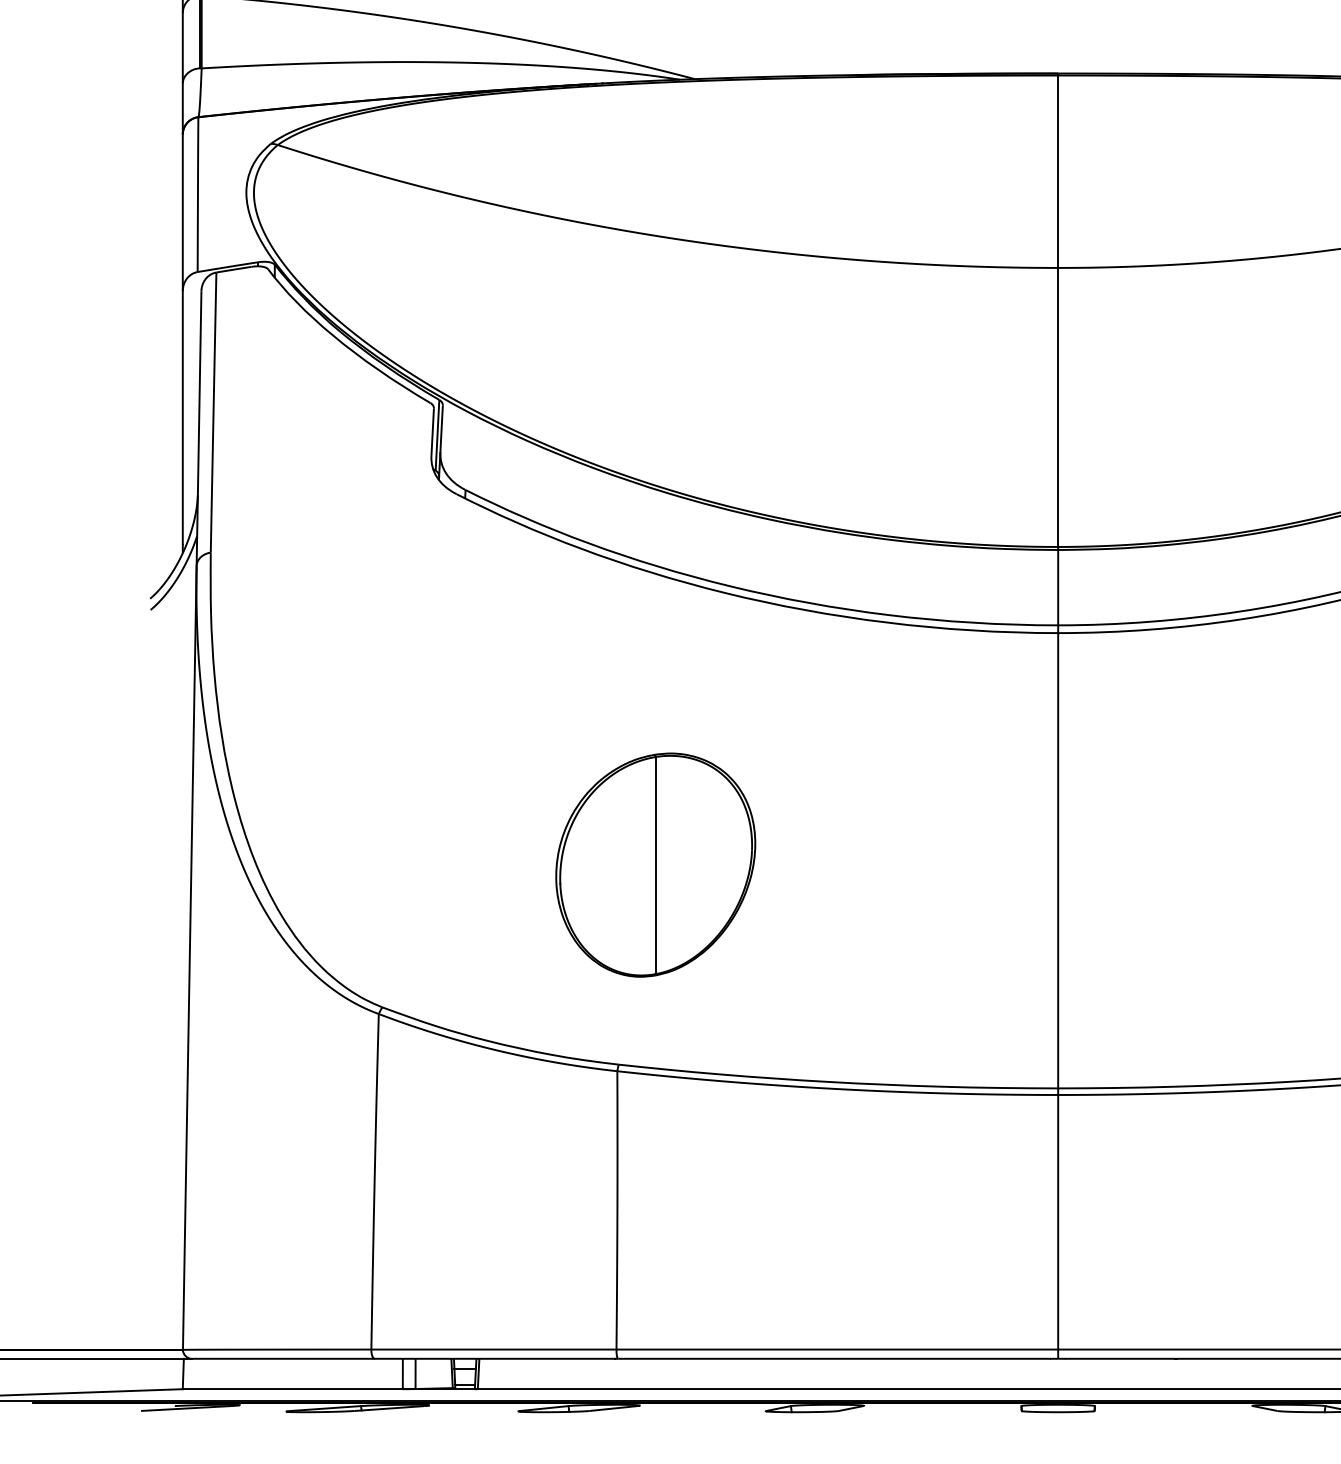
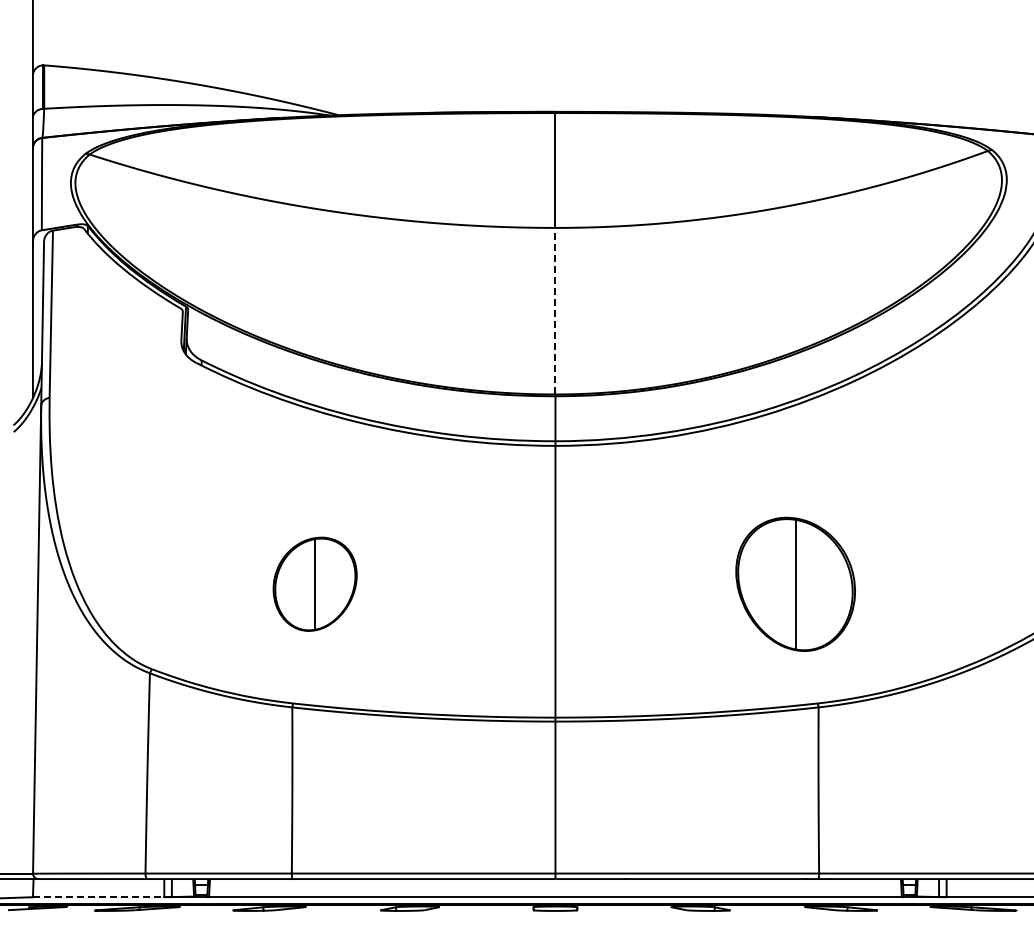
line: (1058, 406) -> (555, 310), solid -> dashed
part: (654, 863) -> (314, 583), size x0.7
line: (292, 1389) -> (98, 897), solid -> dashed

